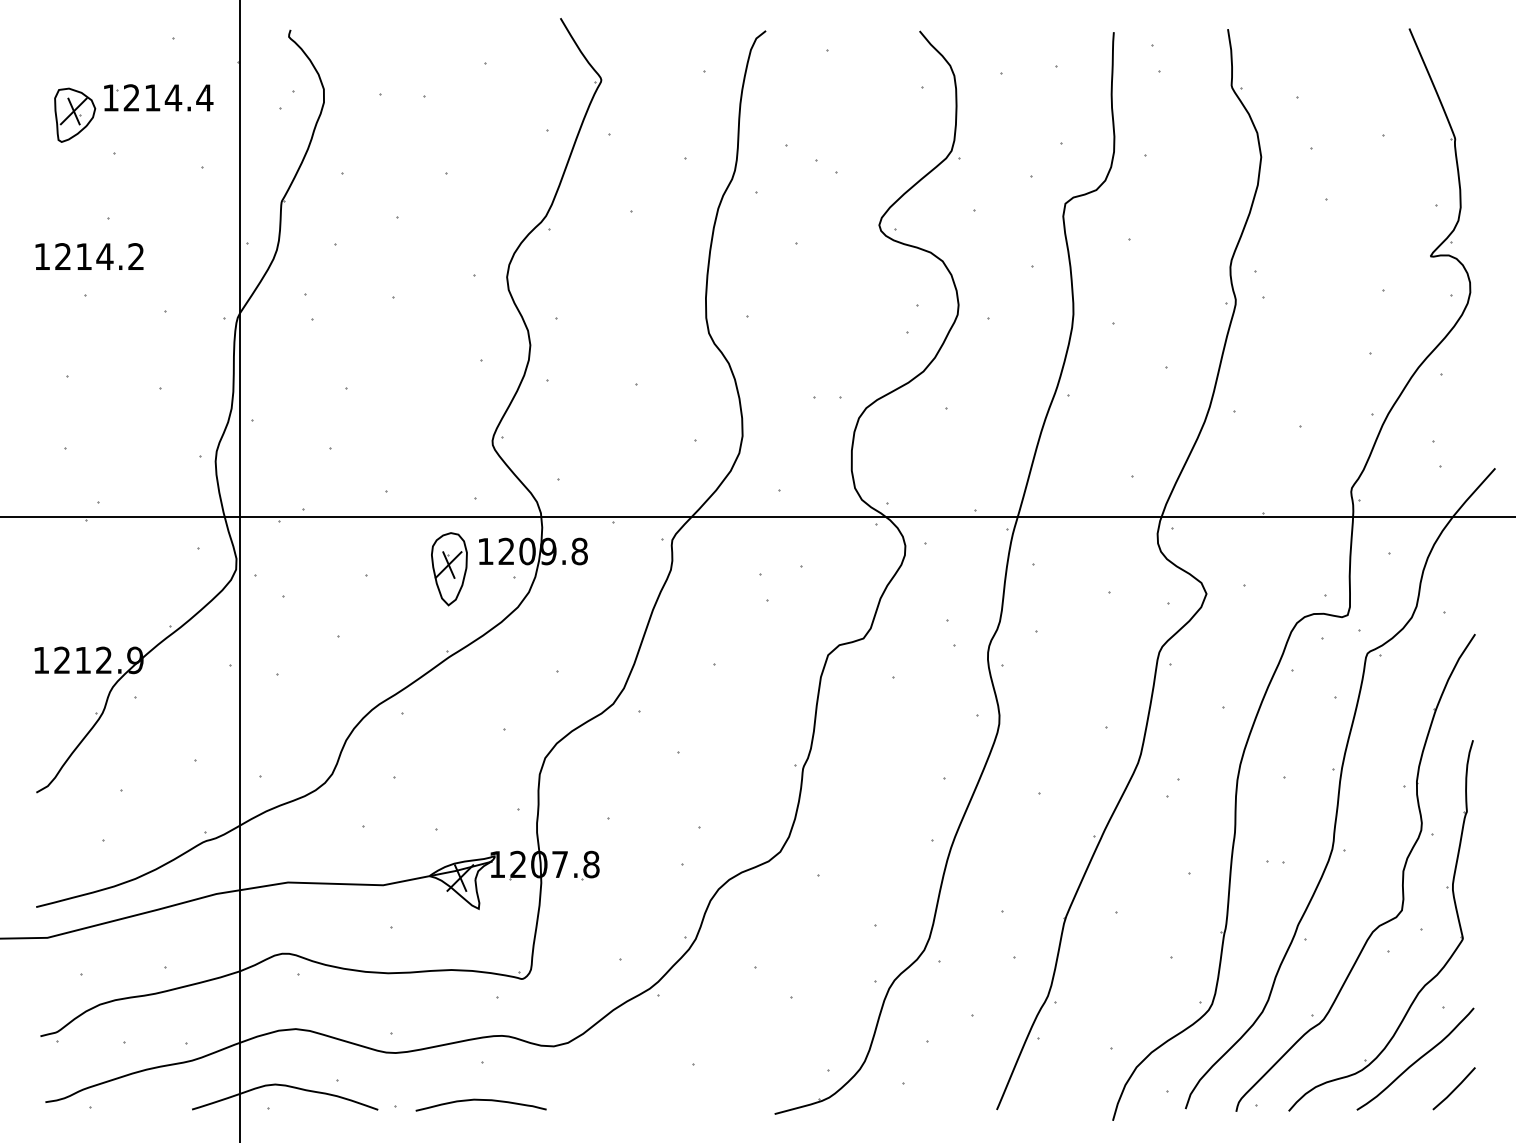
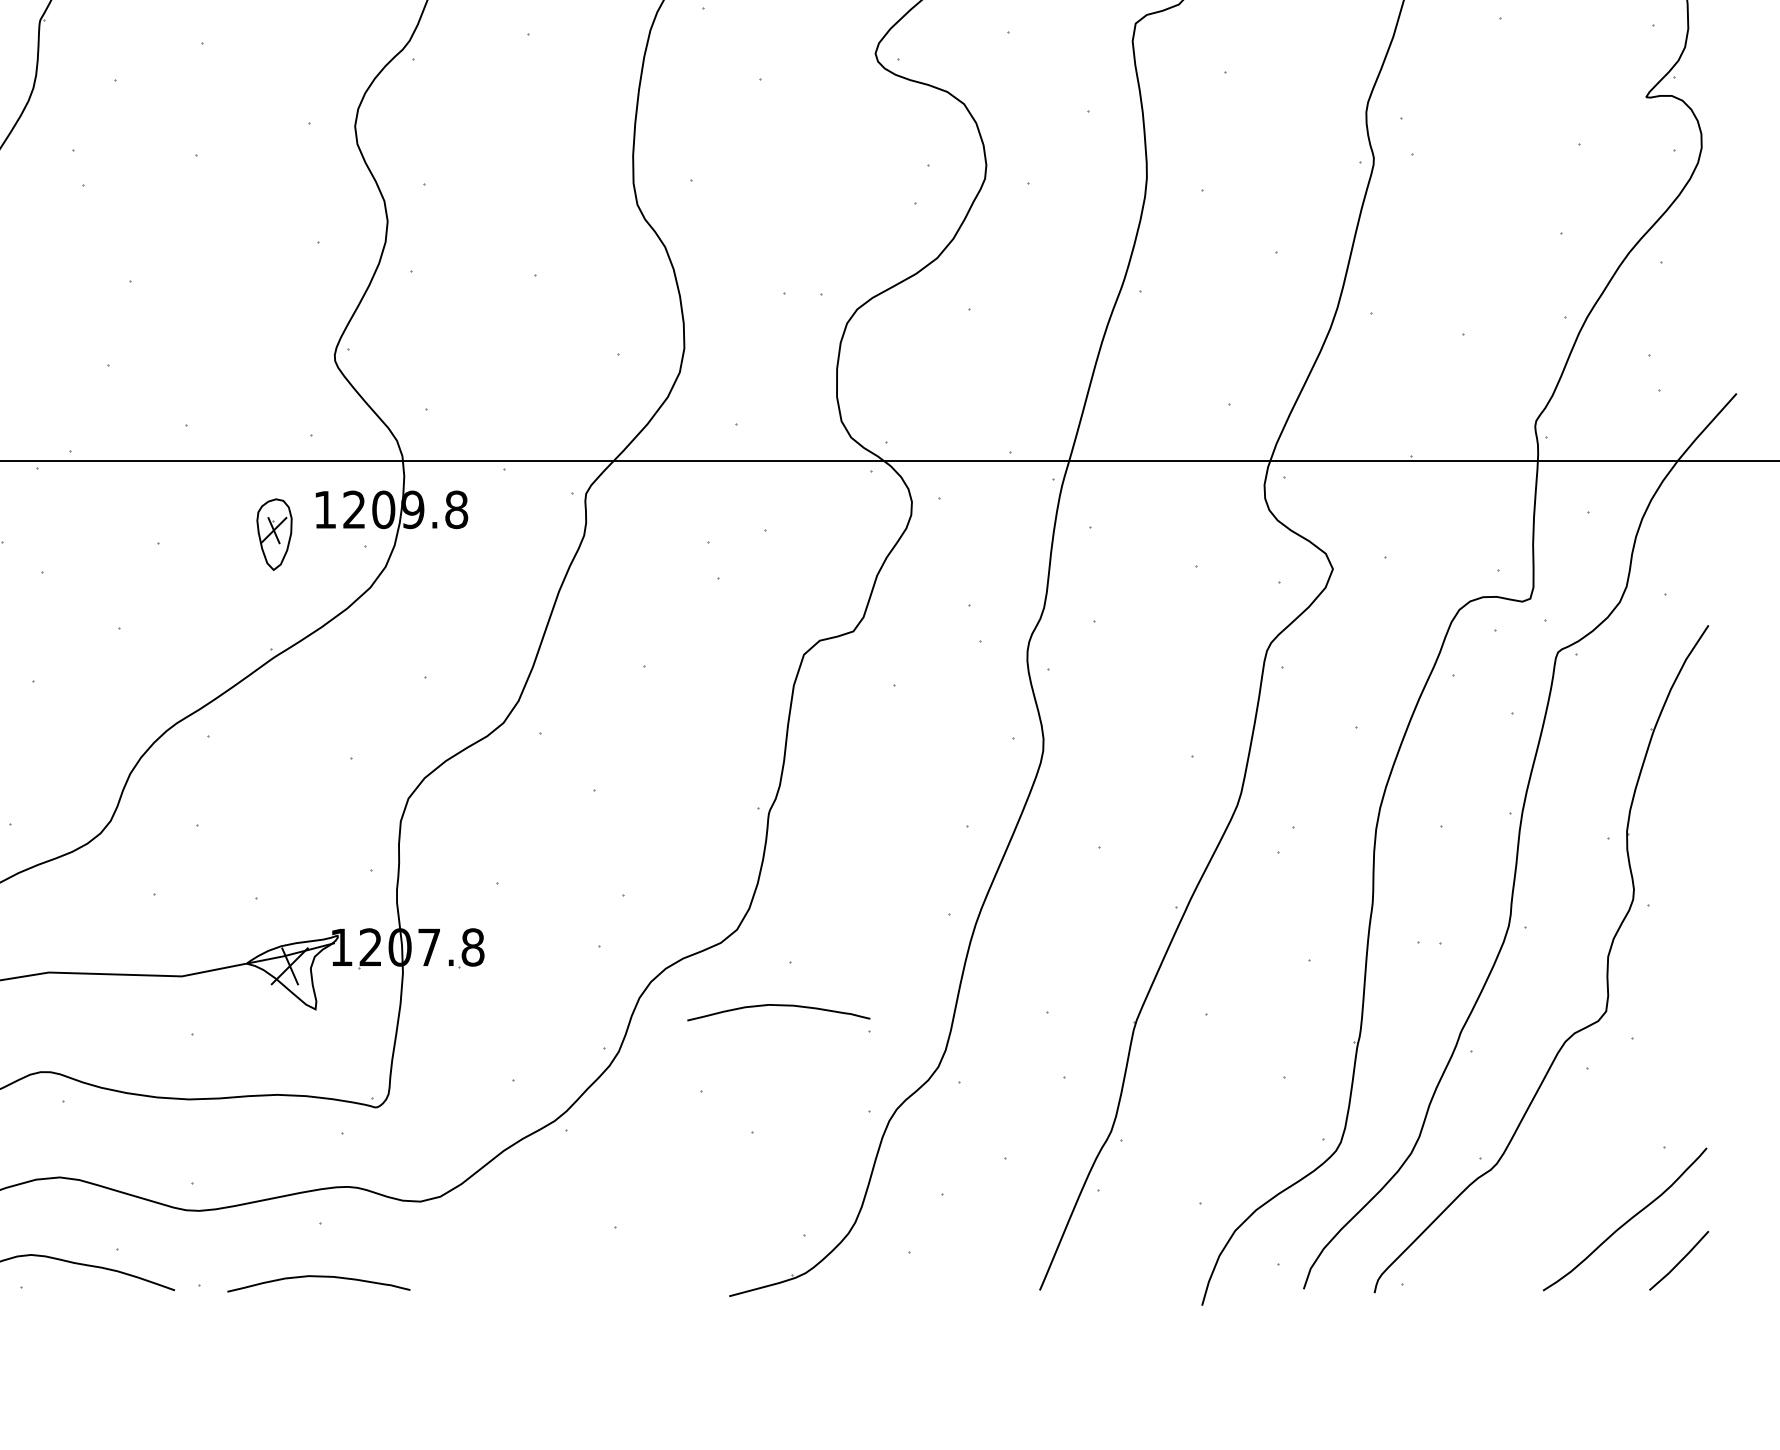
part: (449, 569) -> (274, 534), size x0.7
curve: (809, 906) -> (777, 1006), added
part: (1426, 982) -> (1640, 1112), removed

